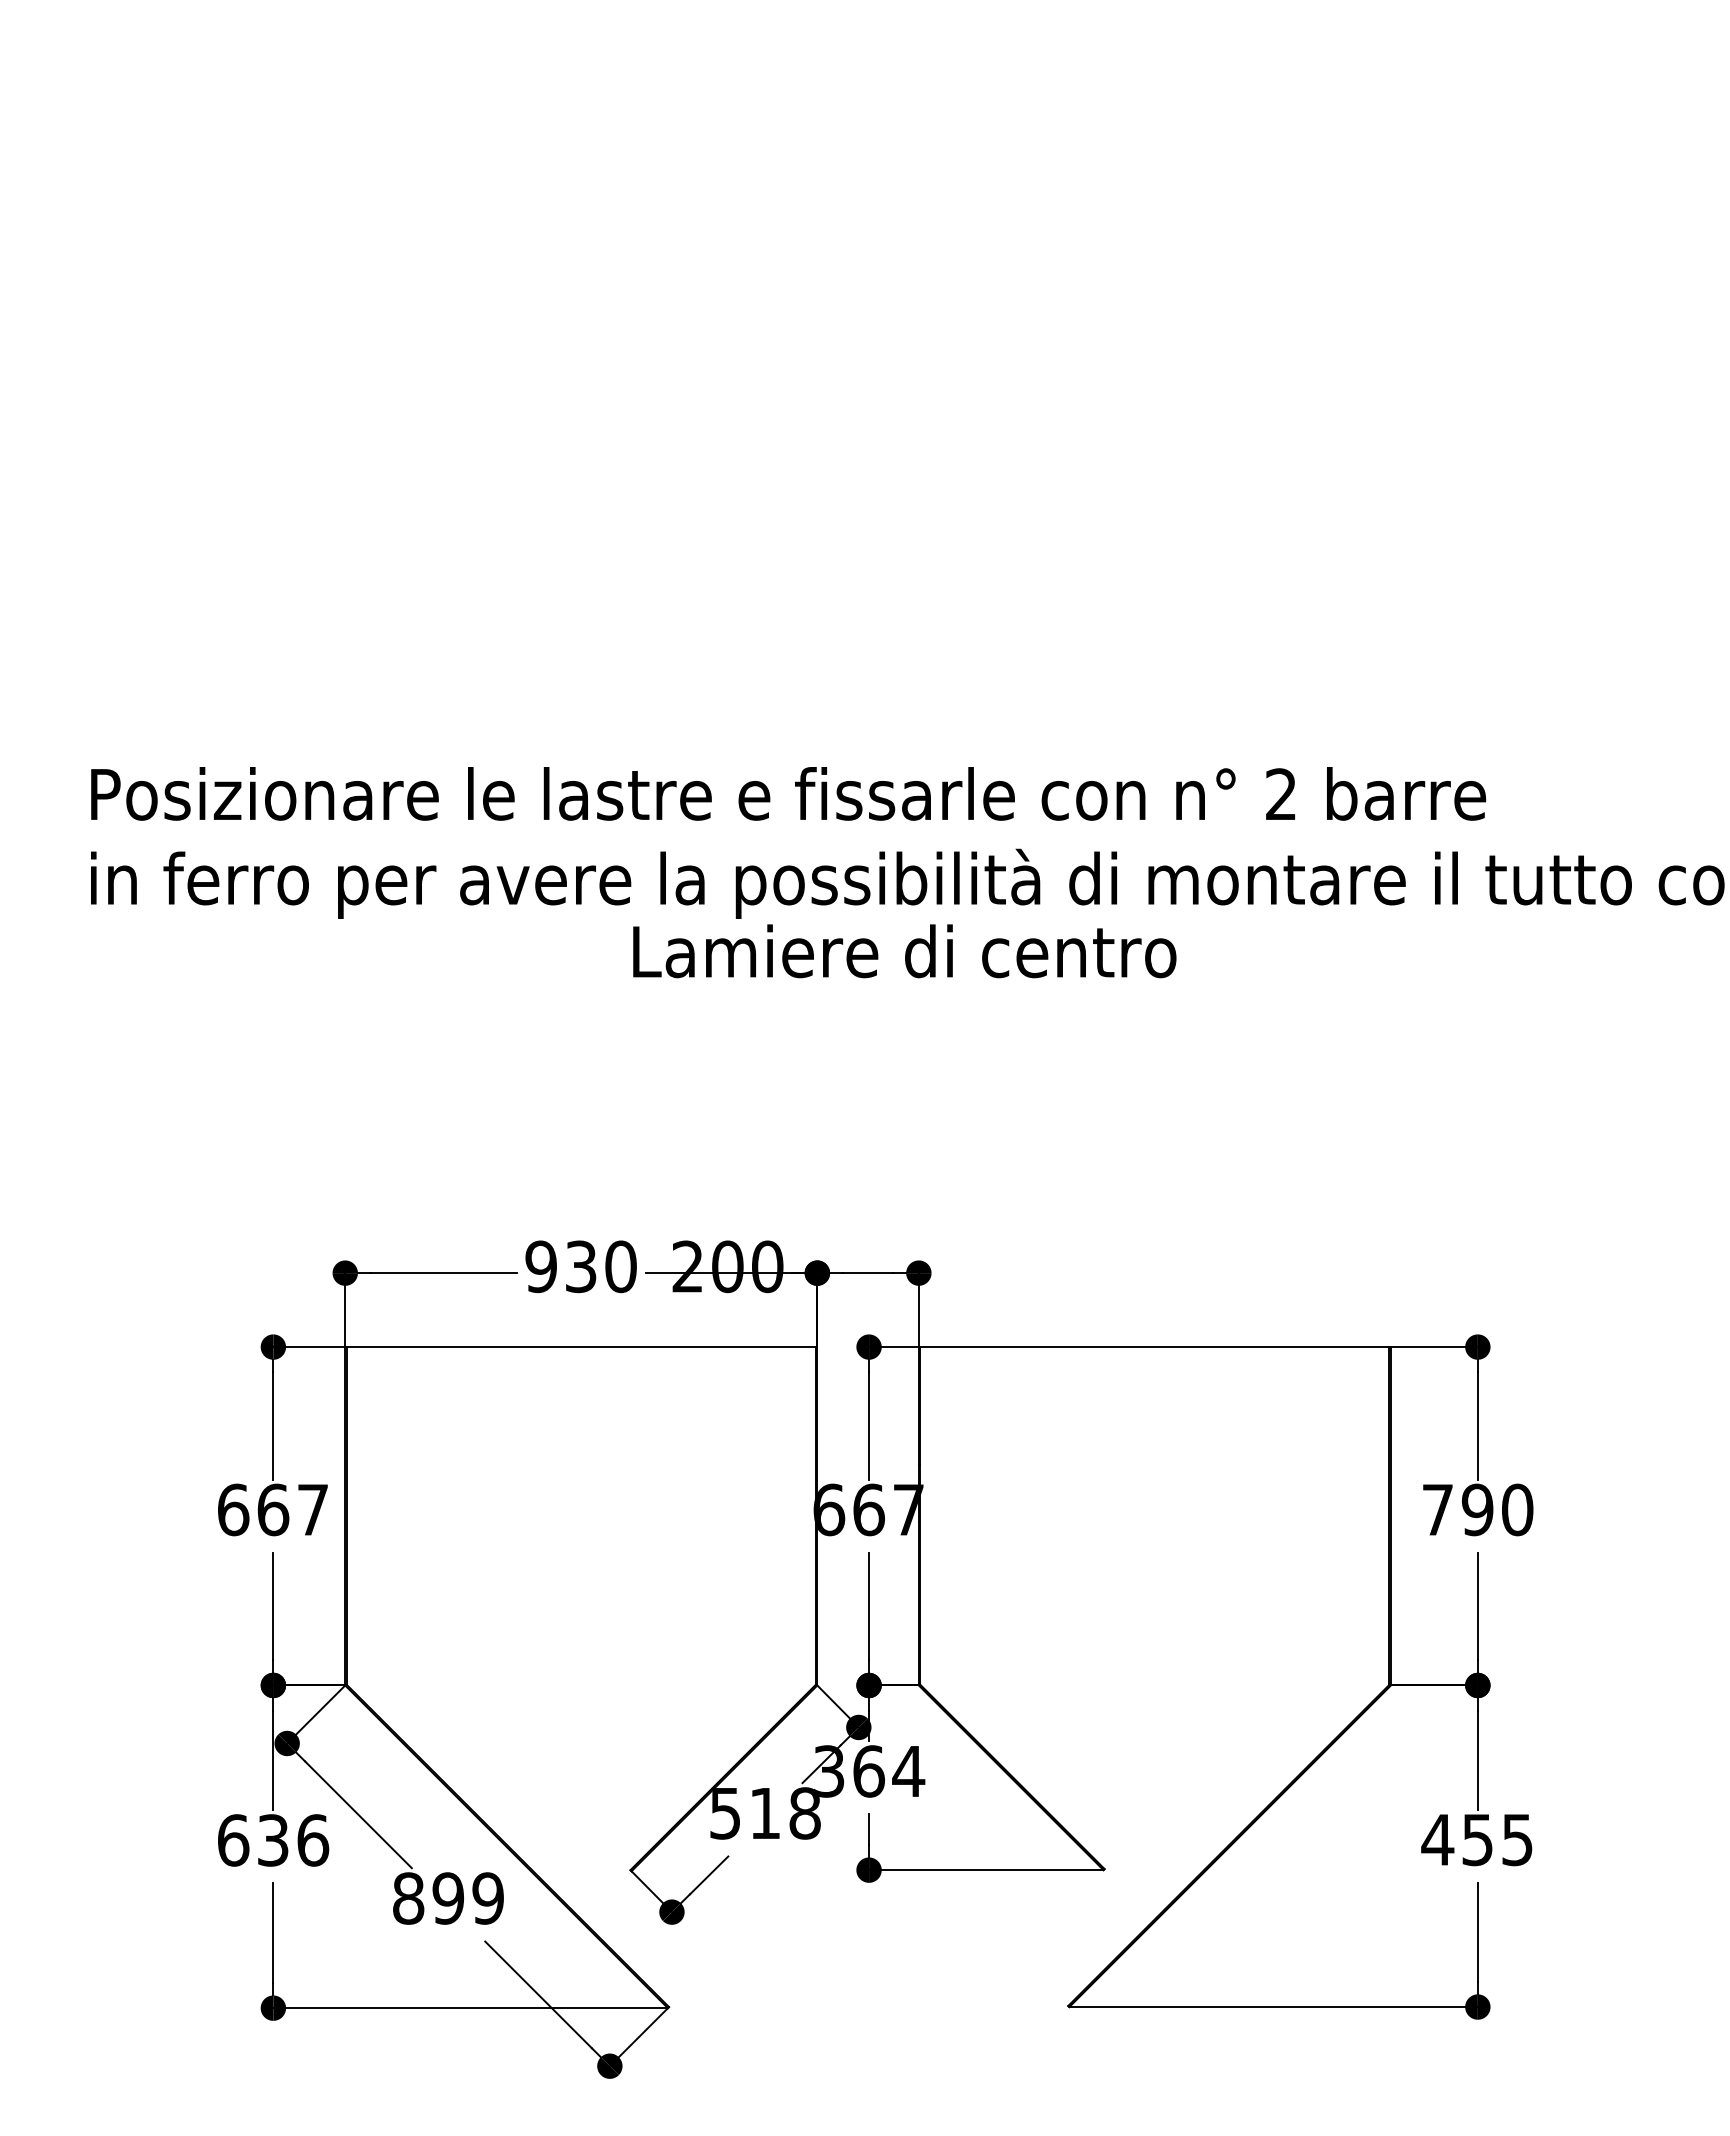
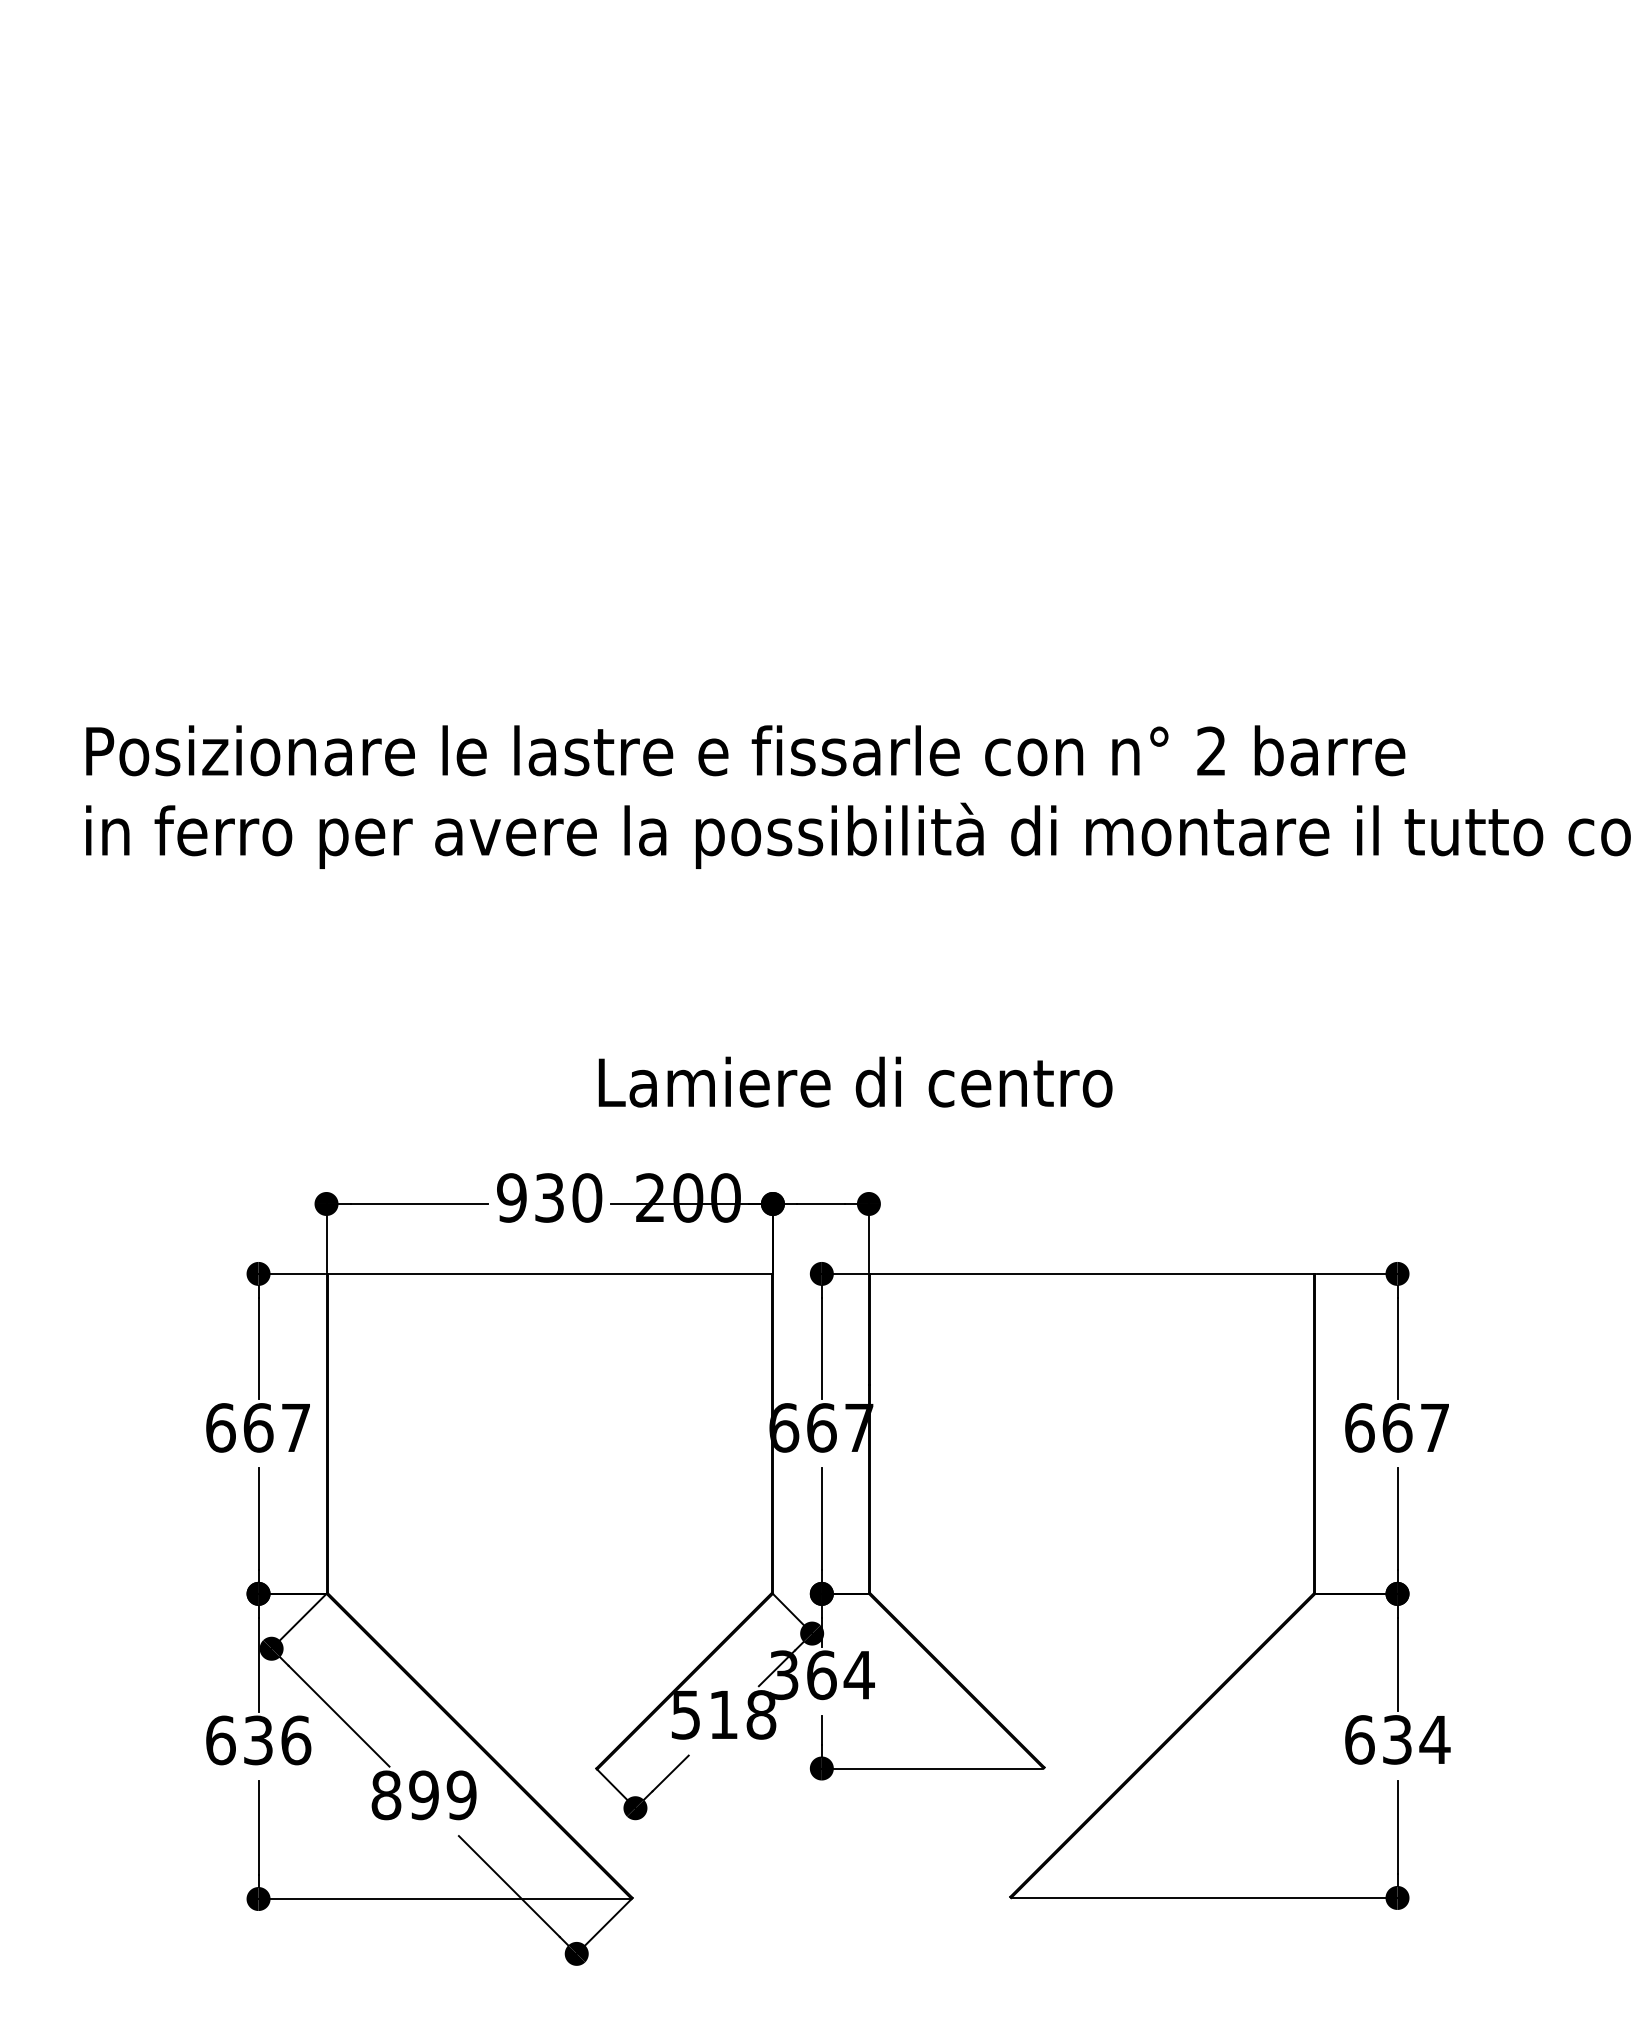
text: (904, 951) -> (855, 1082), moved
text: (1477, 1509) -> (1397, 1427), 790 -> 667
text: (1477, 1839) -> (1397, 1739), 455 -> 634

